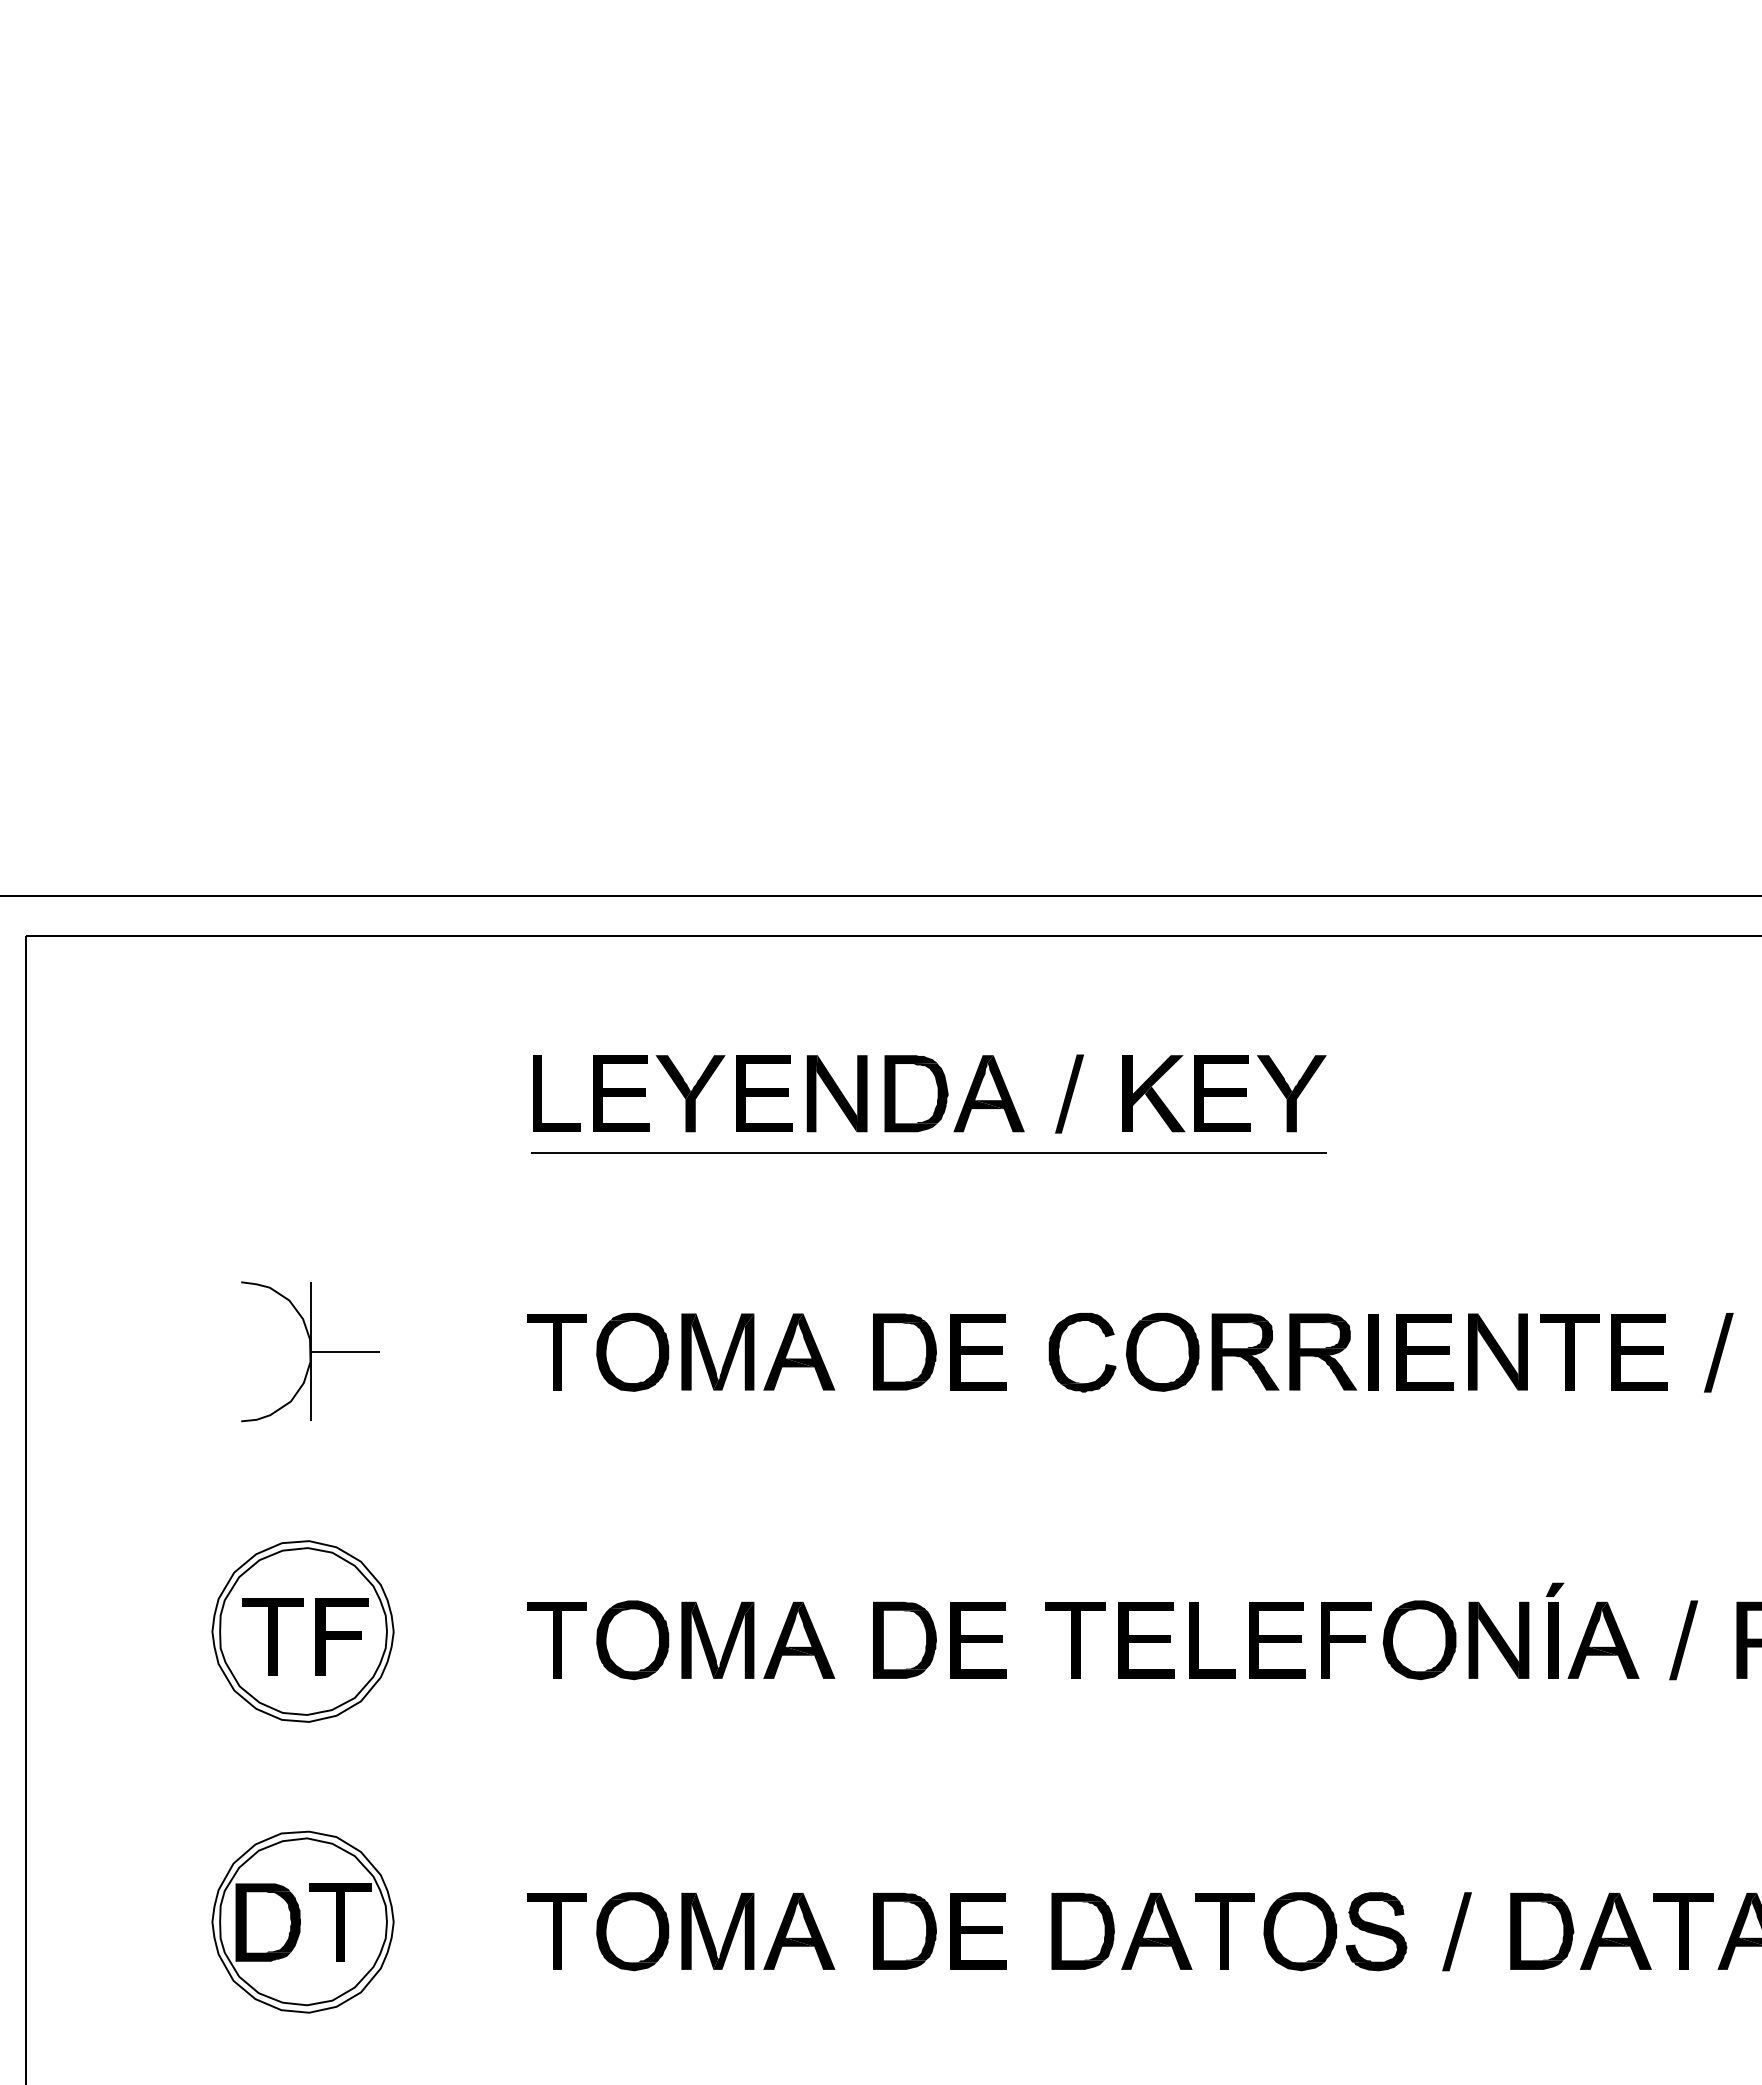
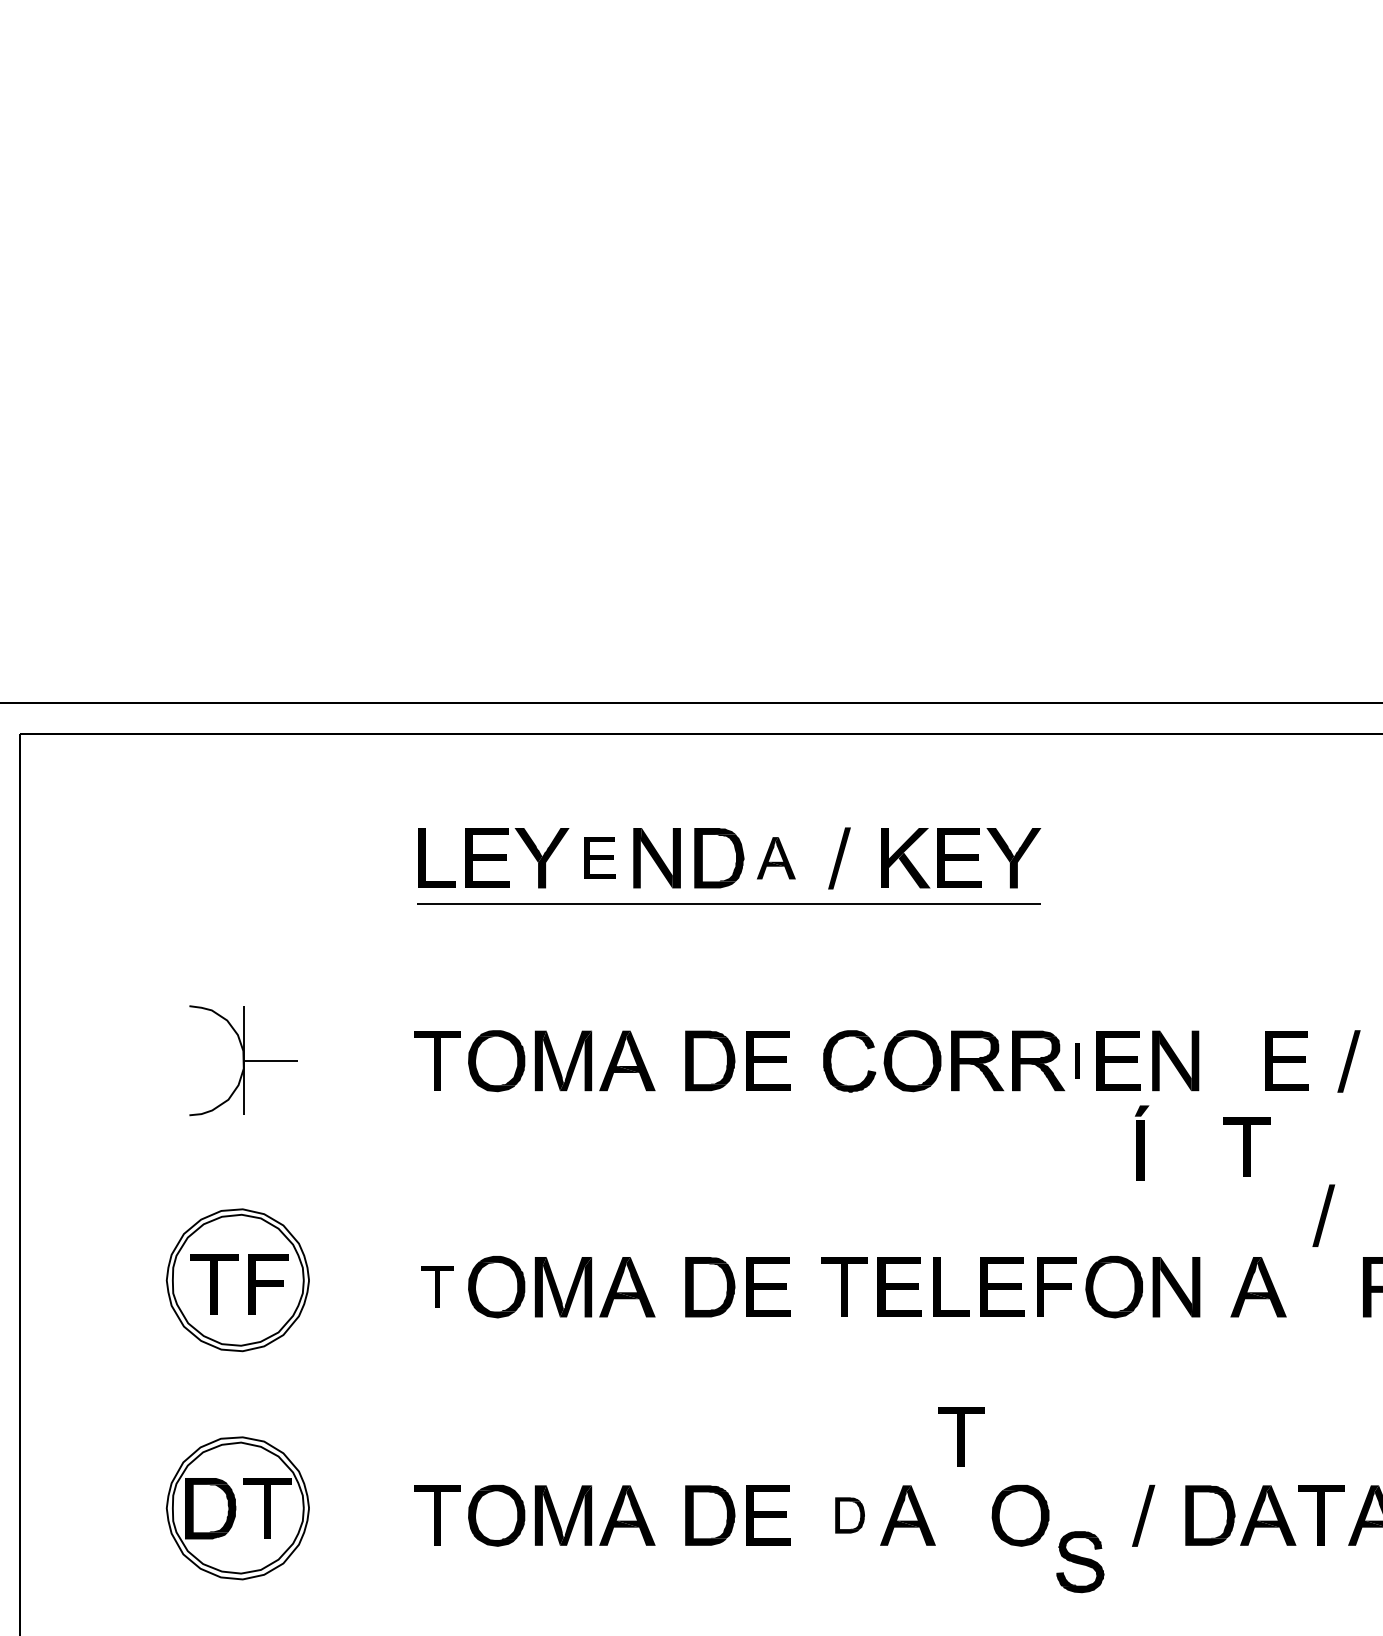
part: (764, 1093) -> (600, 858), size x0.7
part: (988, 1093) -> (775, 858), size x0.7
part: (1373, 1352) -> (1078, 1061), size x0.6
part: (1569, 1352) -> (1246, 1147), moved
part: (1555, 1630) -> (1142, 1142), moved
part: (556, 1640) -> (436, 1287), size x0.7
part: (1683, 1640) -> (1323, 1215), moved
part: (1082, 1930) -> (849, 1514), size x0.6
part: (1224, 1931) -> (961, 1437), moved
part: (1376, 1931) -> (1080, 1561), moved

